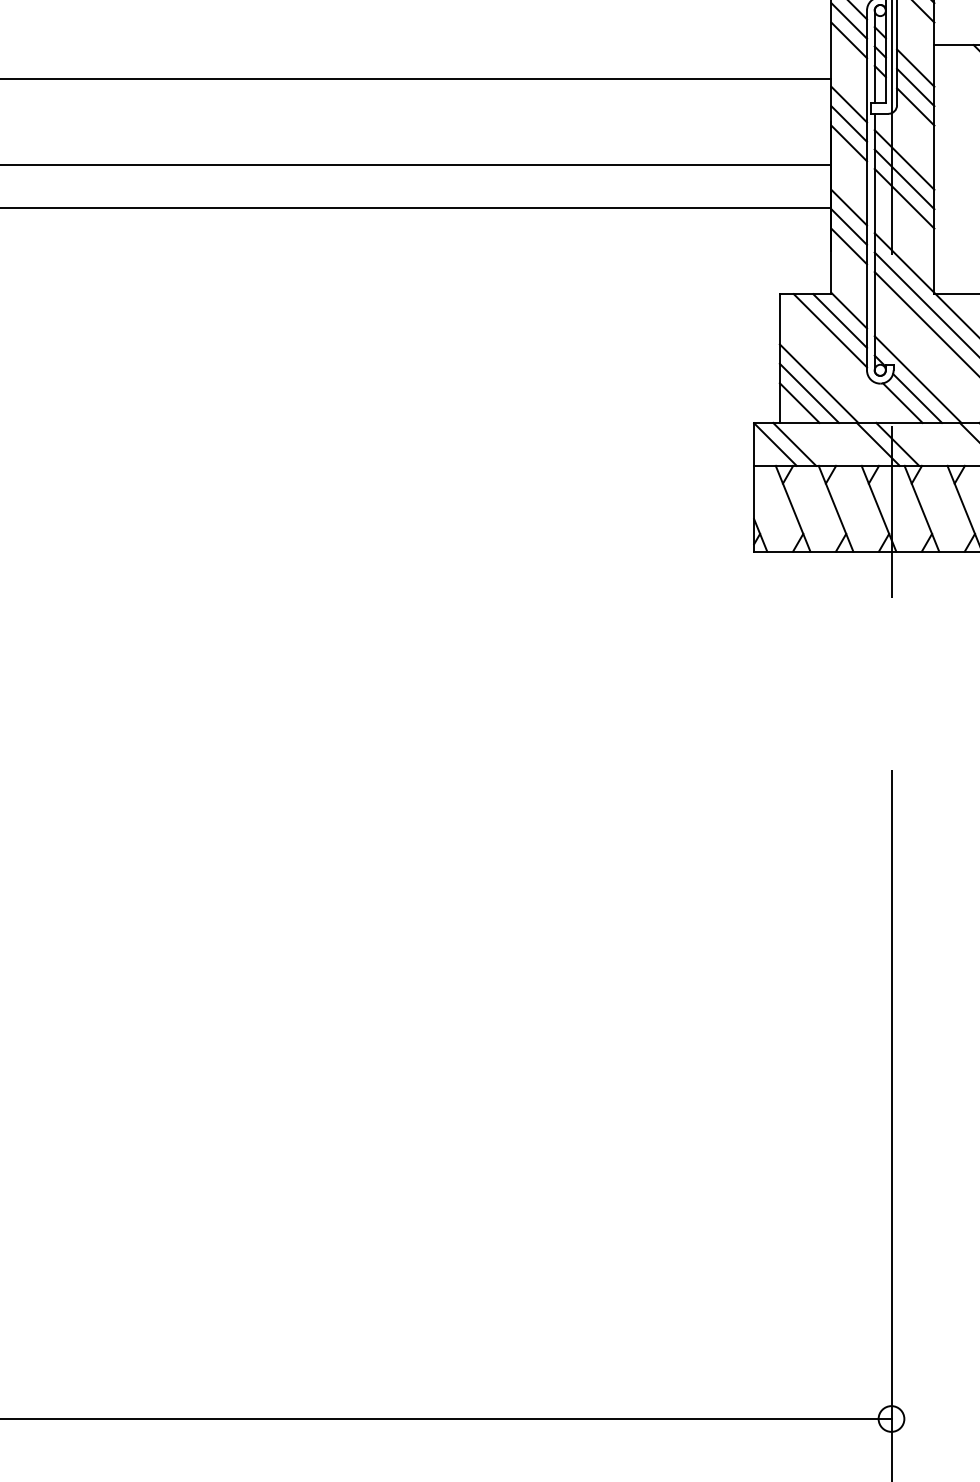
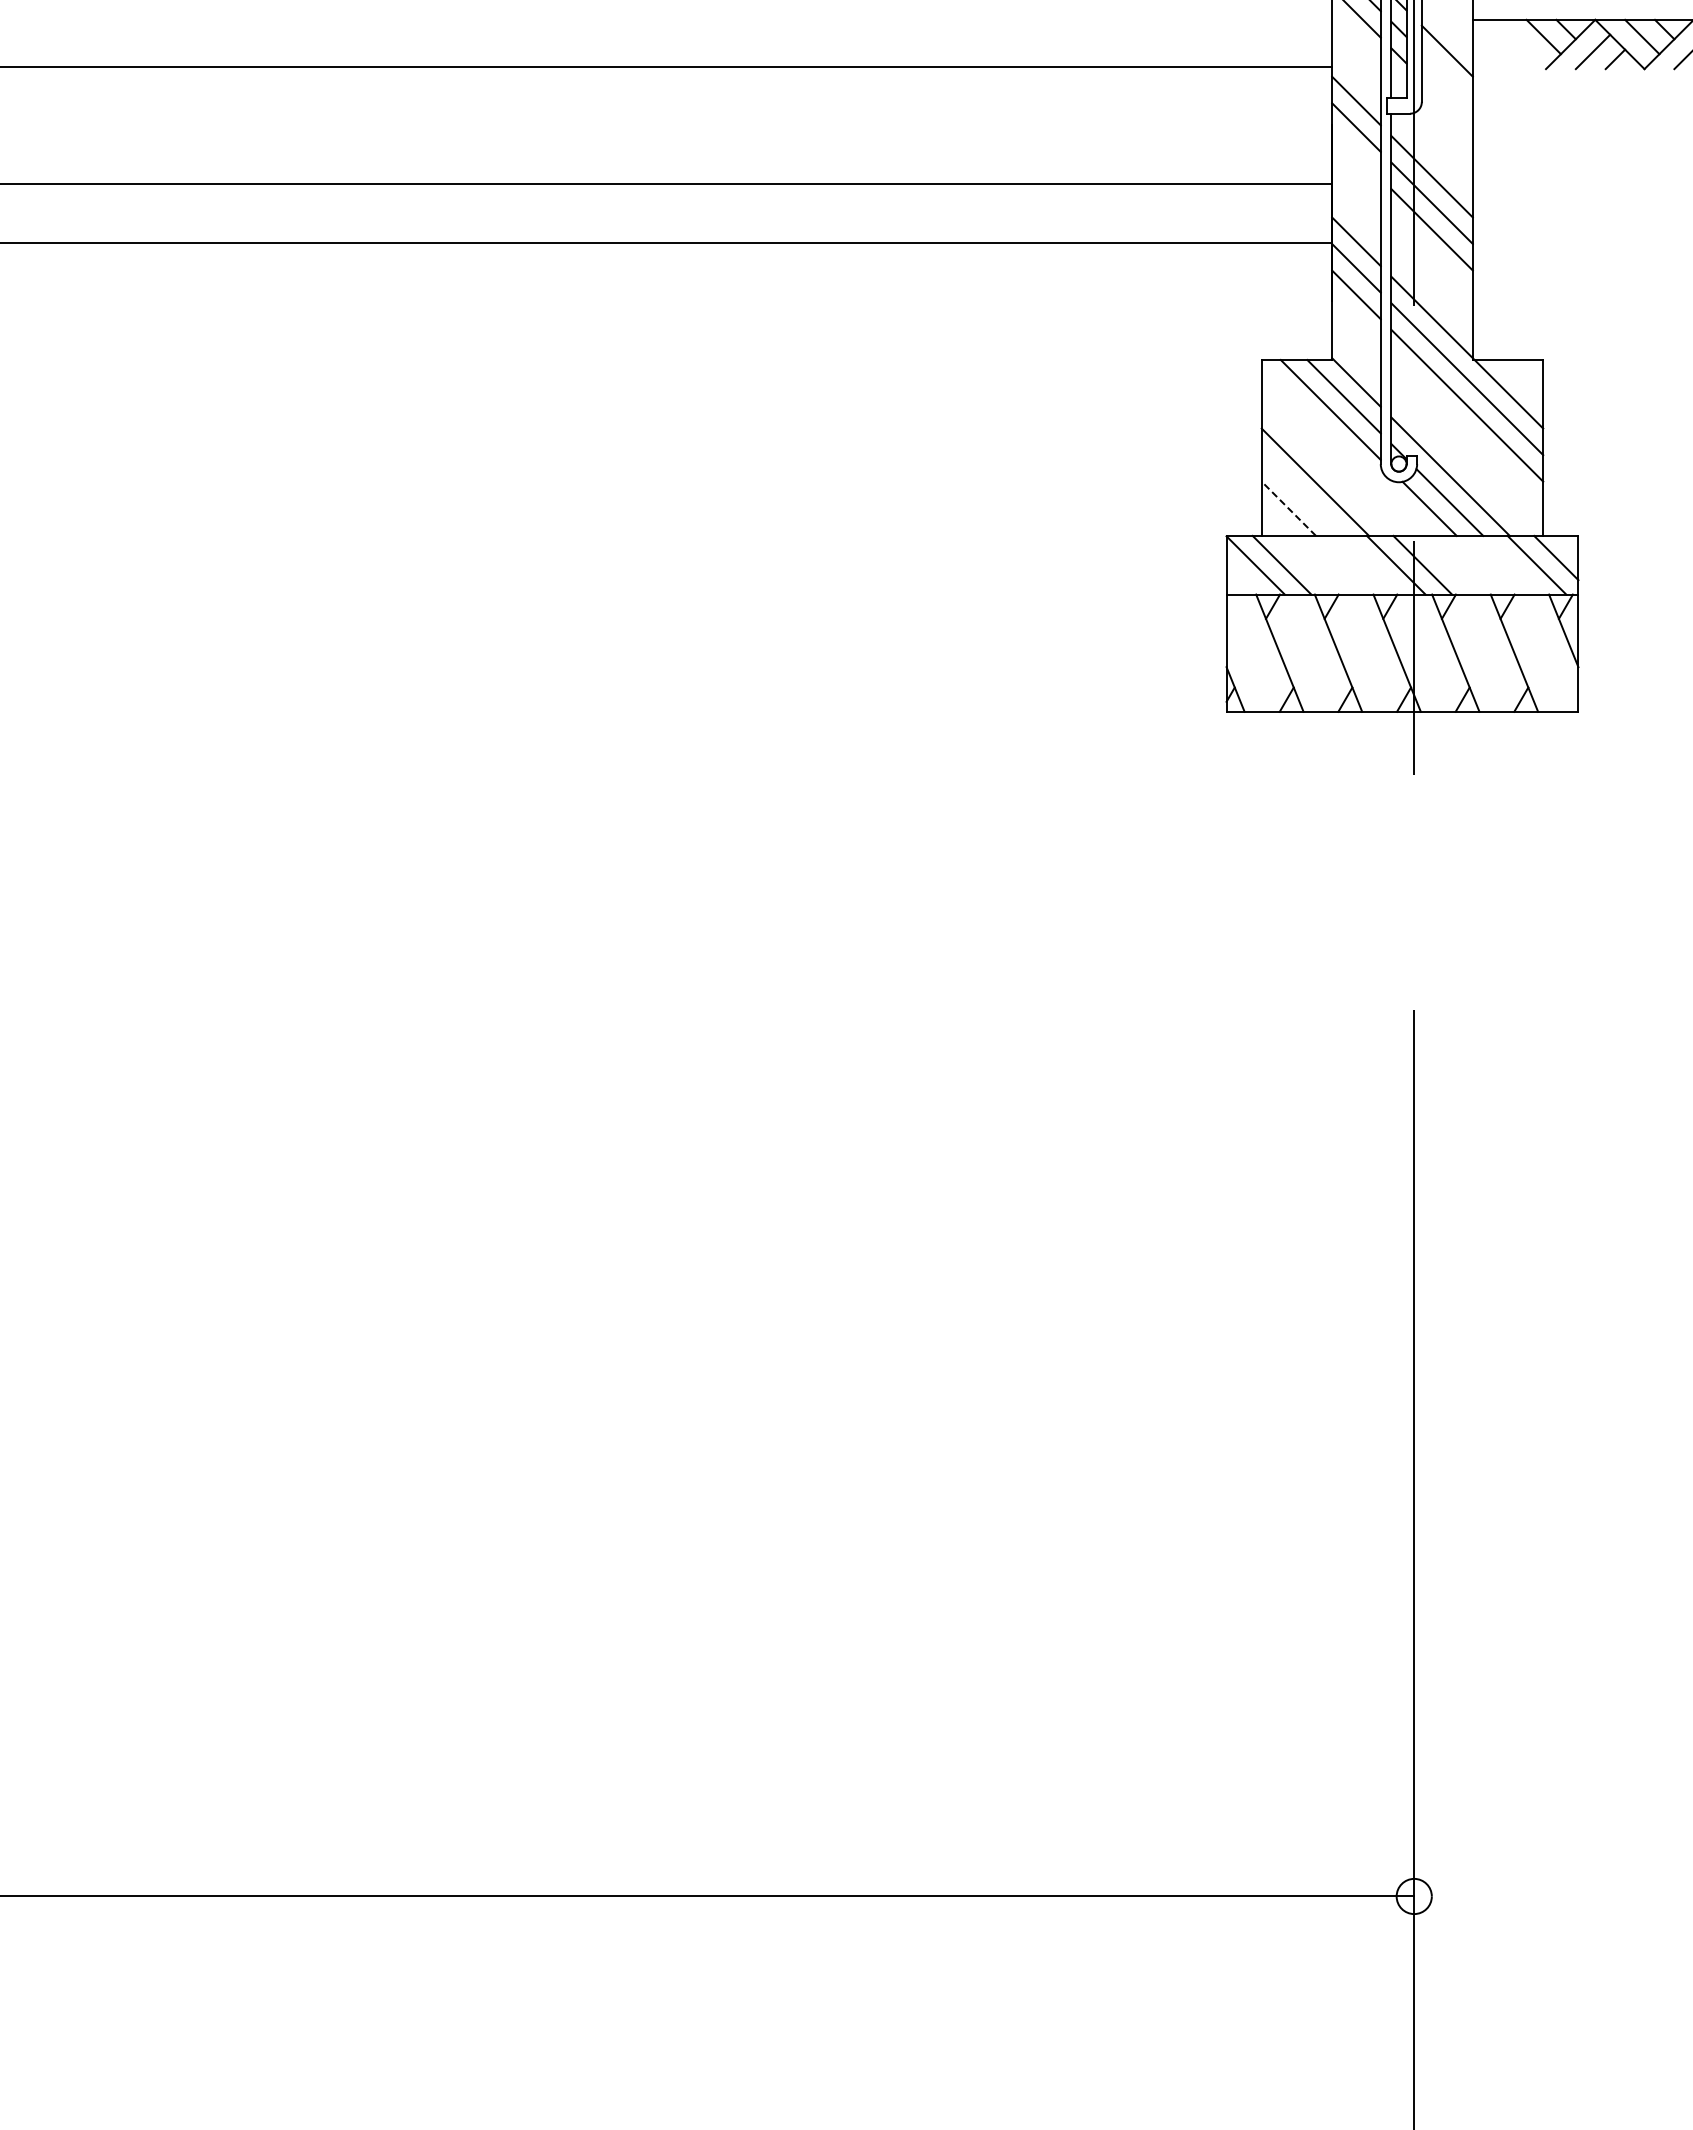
line: (915, 87) -> (1446, 77), removed
line: (915, 106) -> (1446, 103), removed
line: (849, 142) -> (1356, 153), removed
line: (808, 393) -> (1301, 495), removed
line: (799, 402) -> (1288, 508), solid -> dashed

